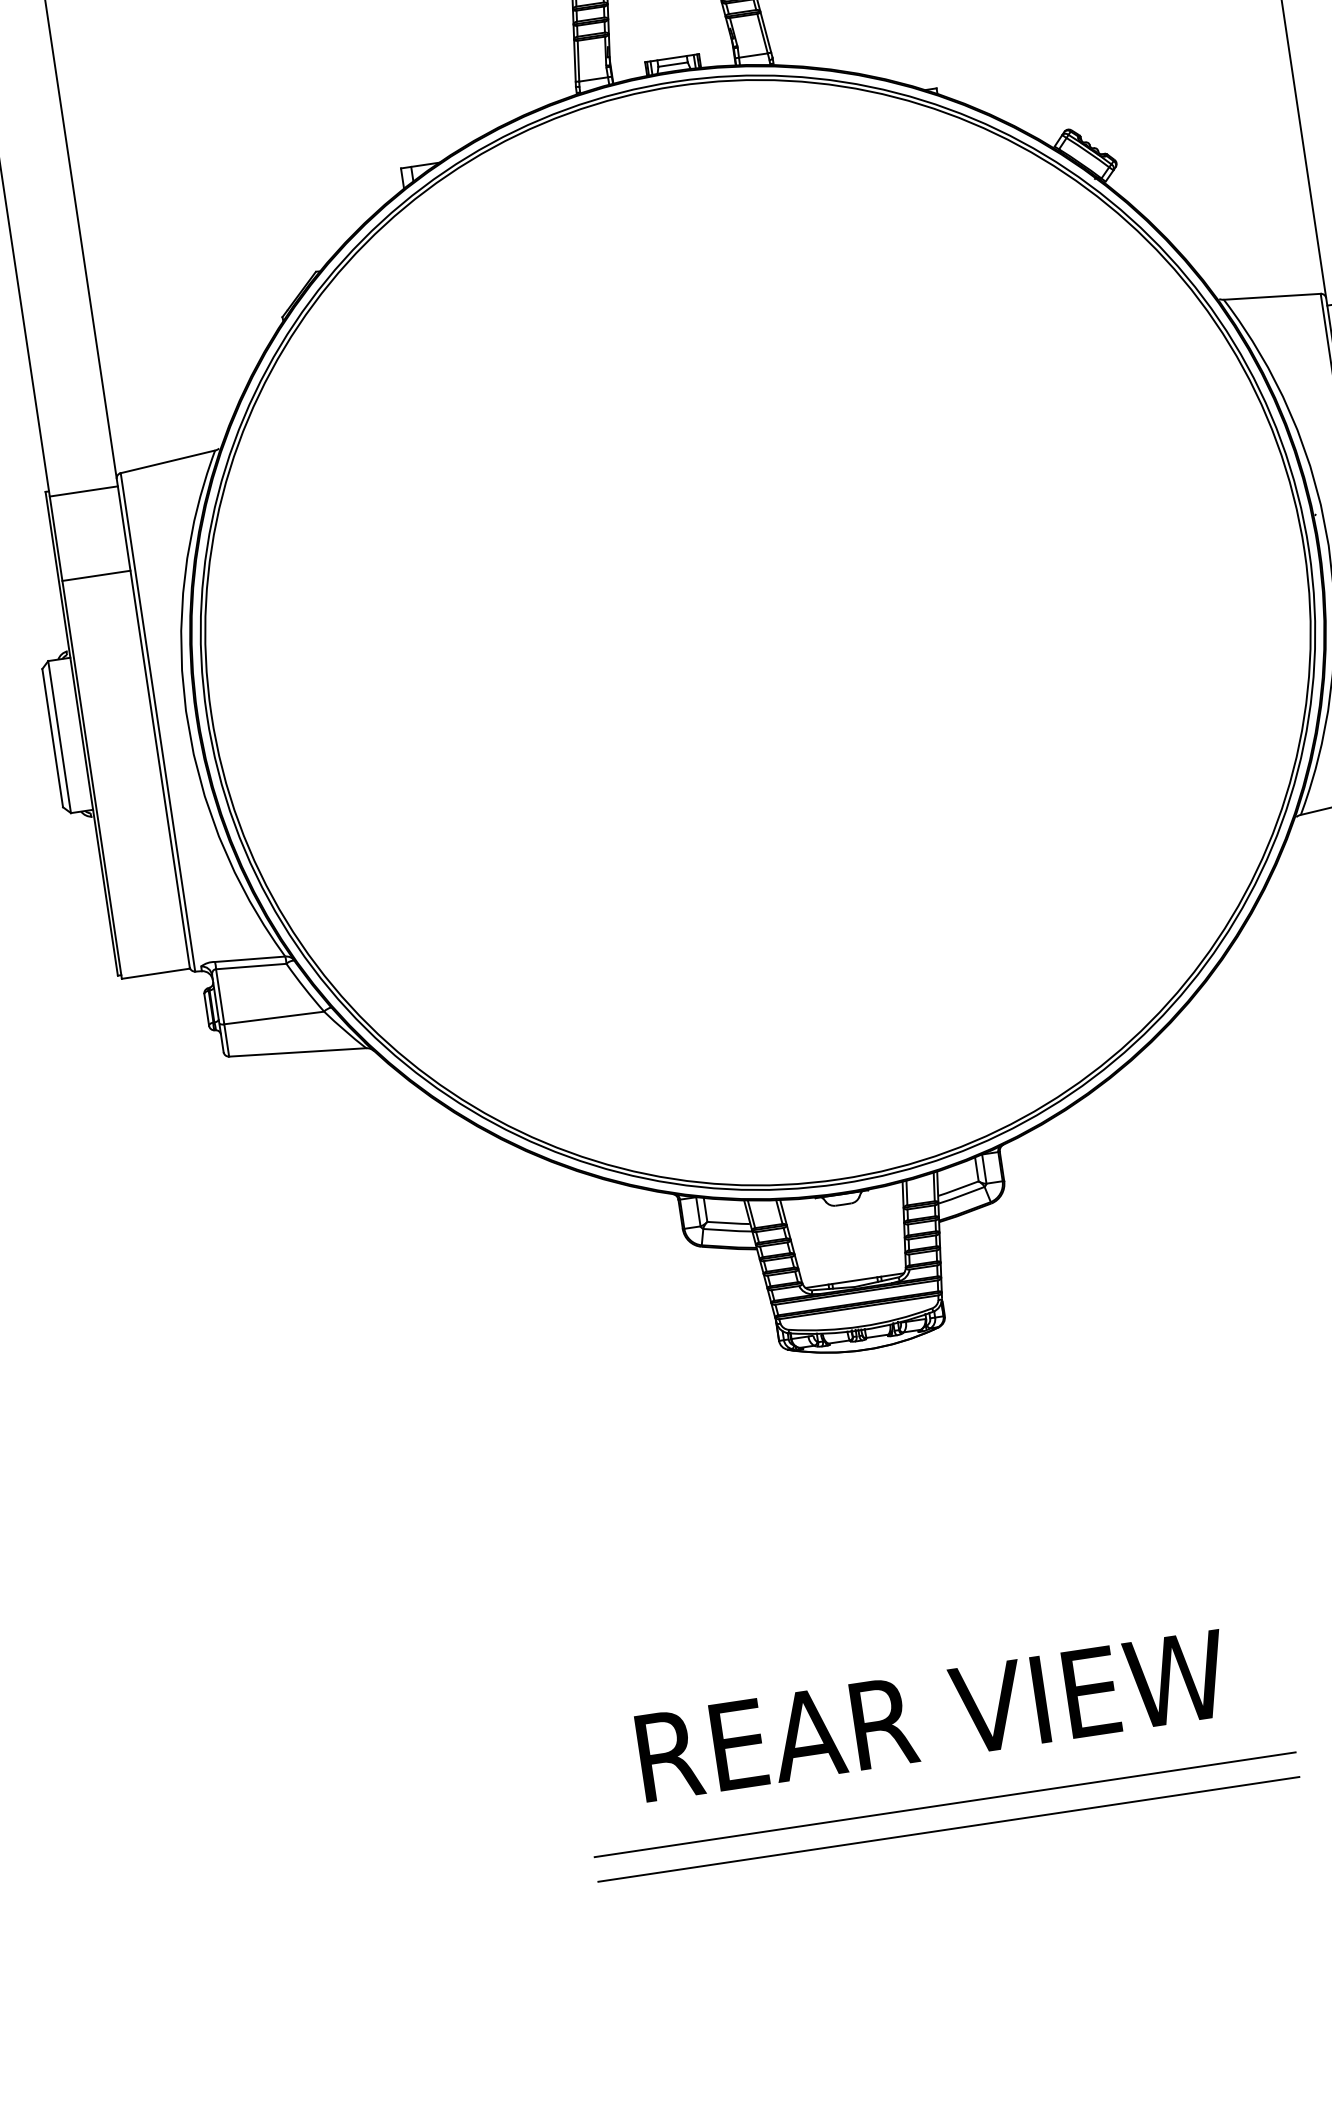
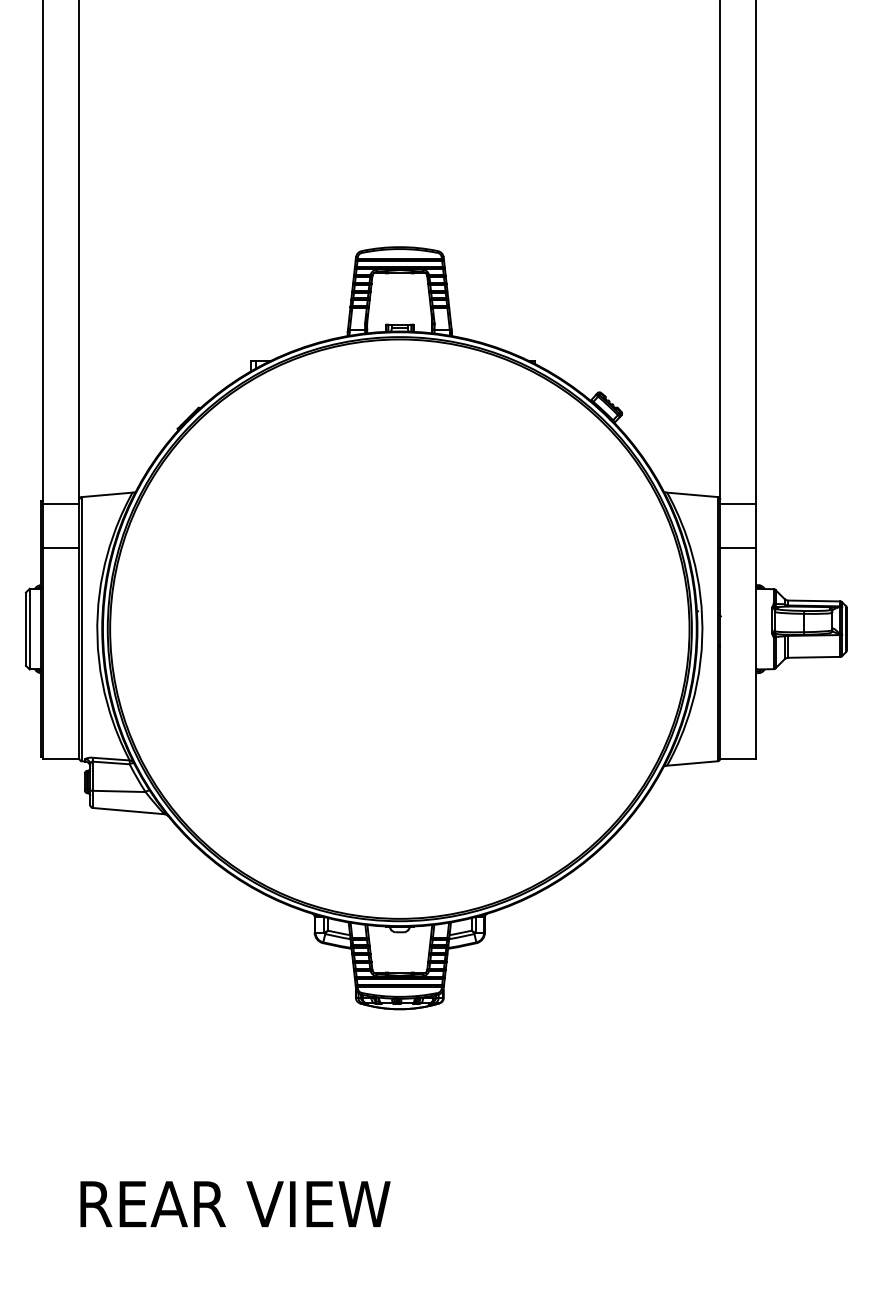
text: (932, 1716) -> (235, 1204), moved
line: (944, 1805) -> (405, 1251), removed
line: (947, 1829) -> (405, 1264), removed

